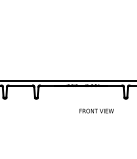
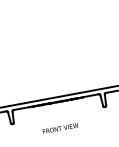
text: (96, 110) -> (60, 127), moved

